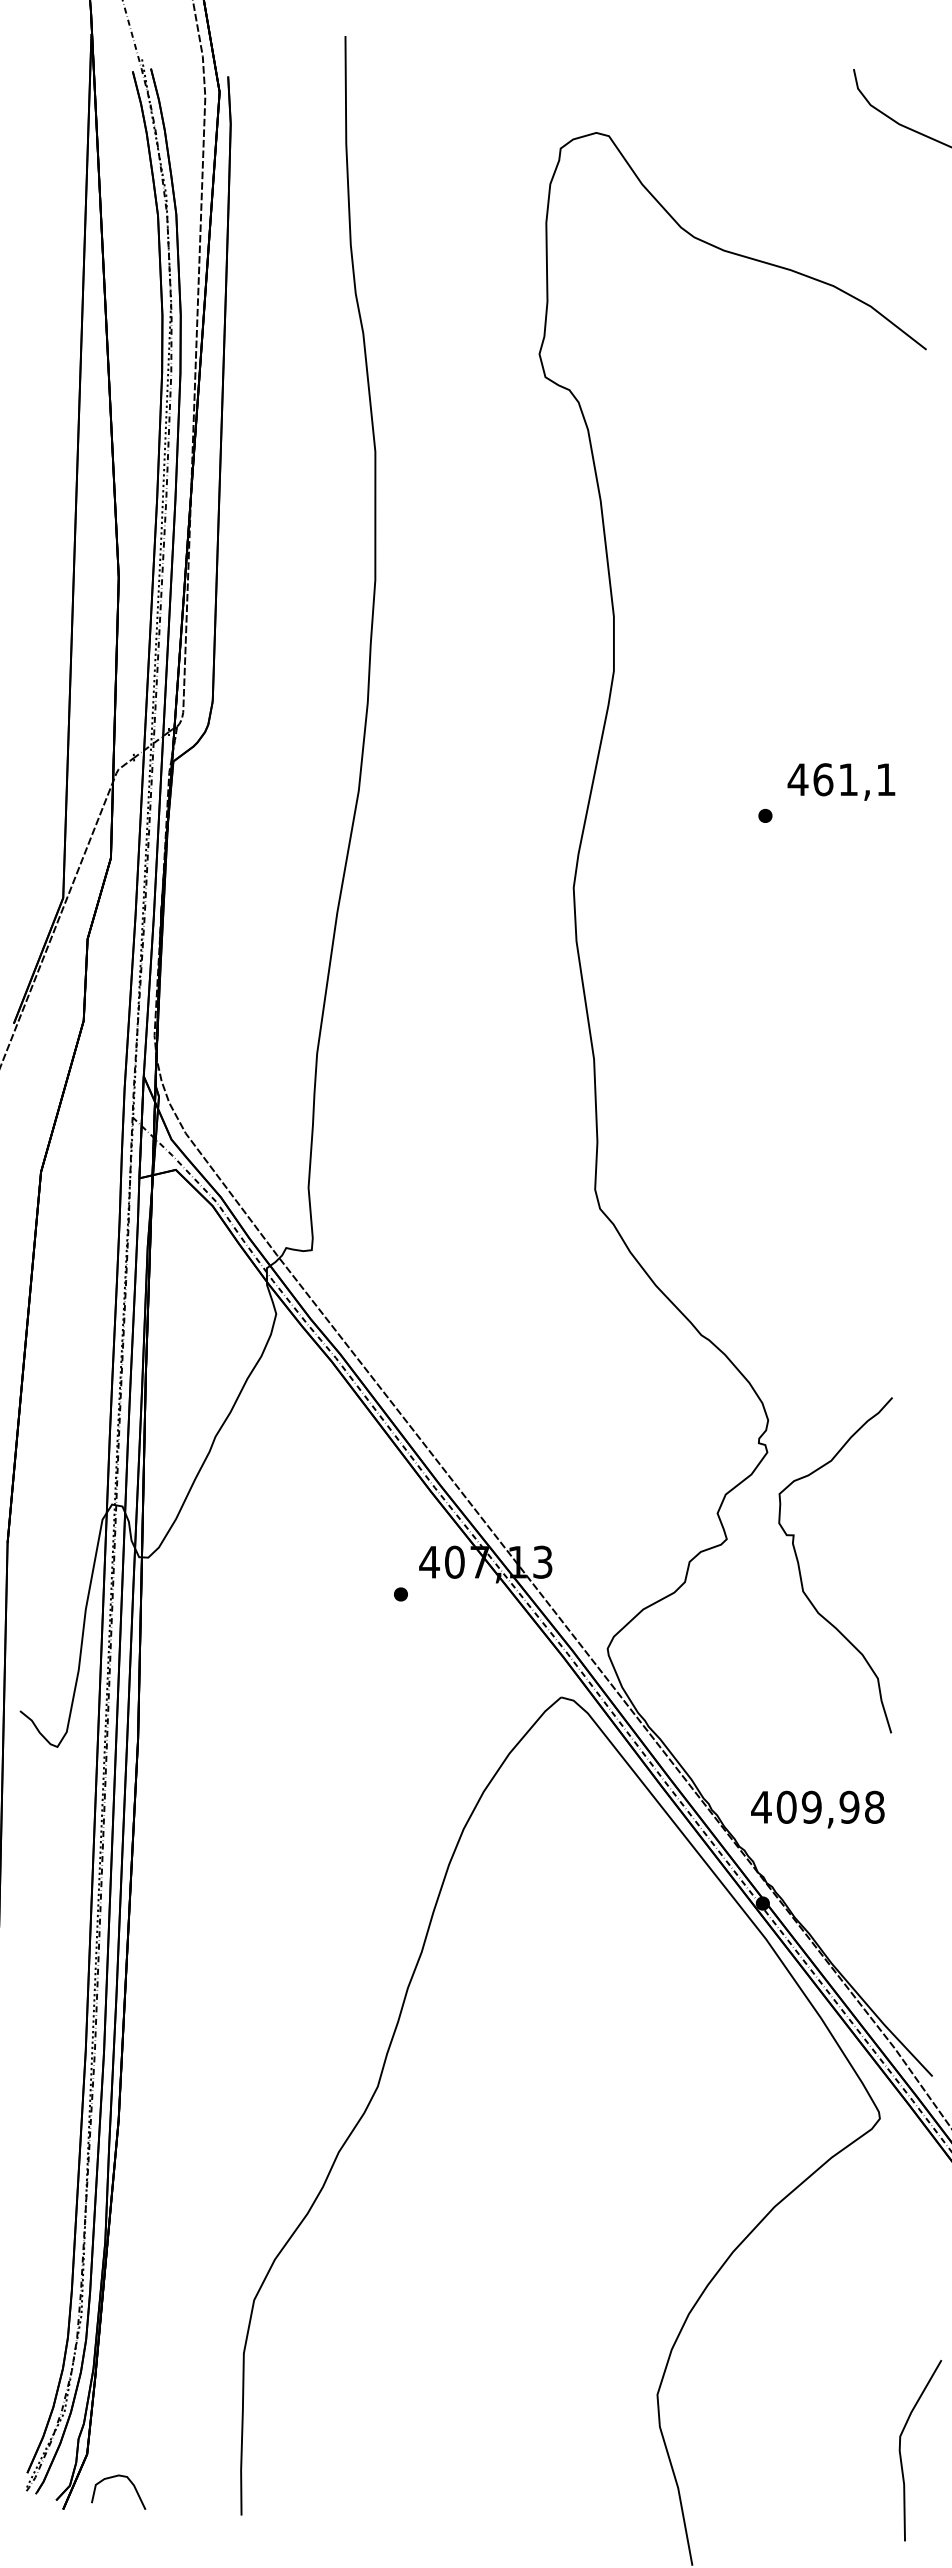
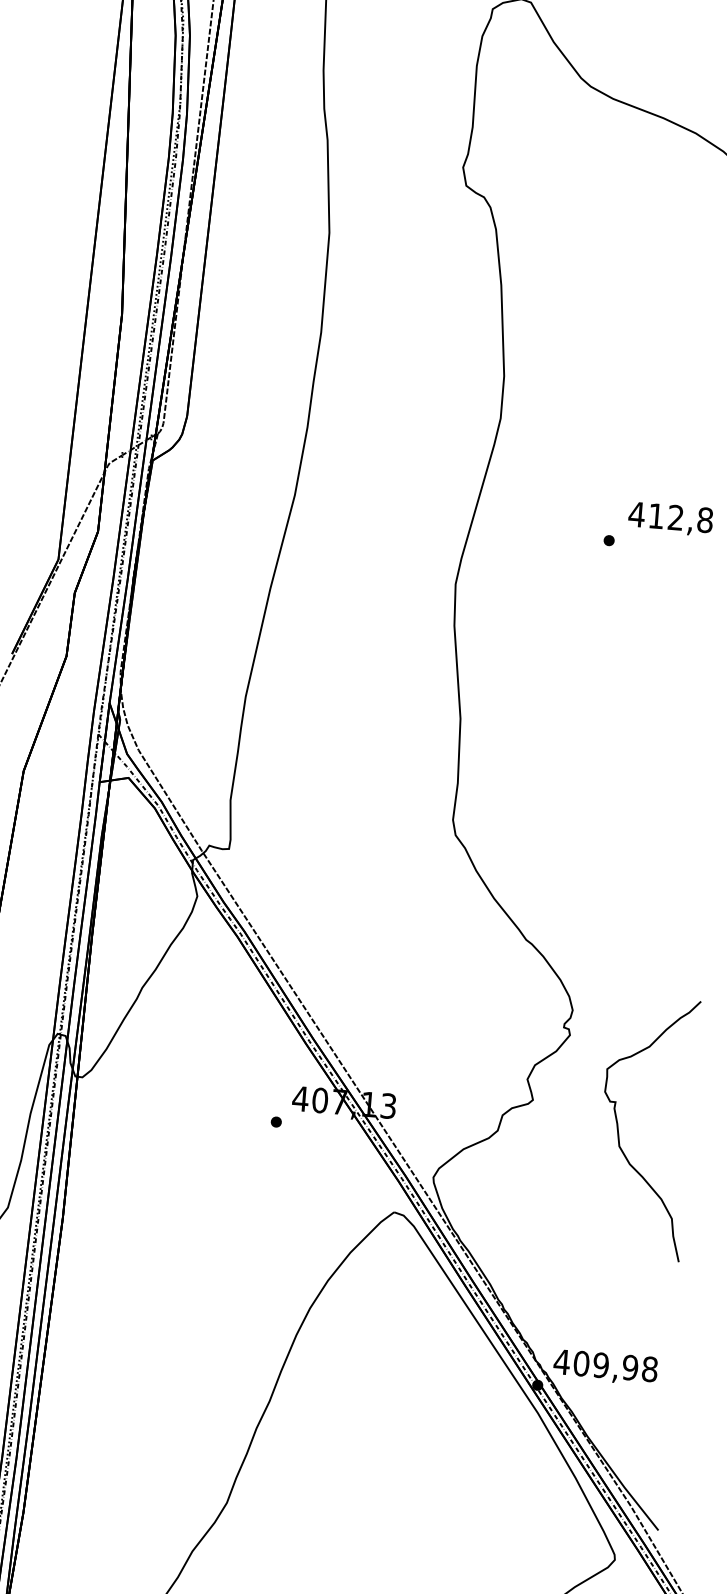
text: (854, 779) -> (680, 518), 461,1 -> 412,8
curve: (800, 1568) -> (618, 1128), moved
text: (817, 1809) -> (605, 1367), moved

